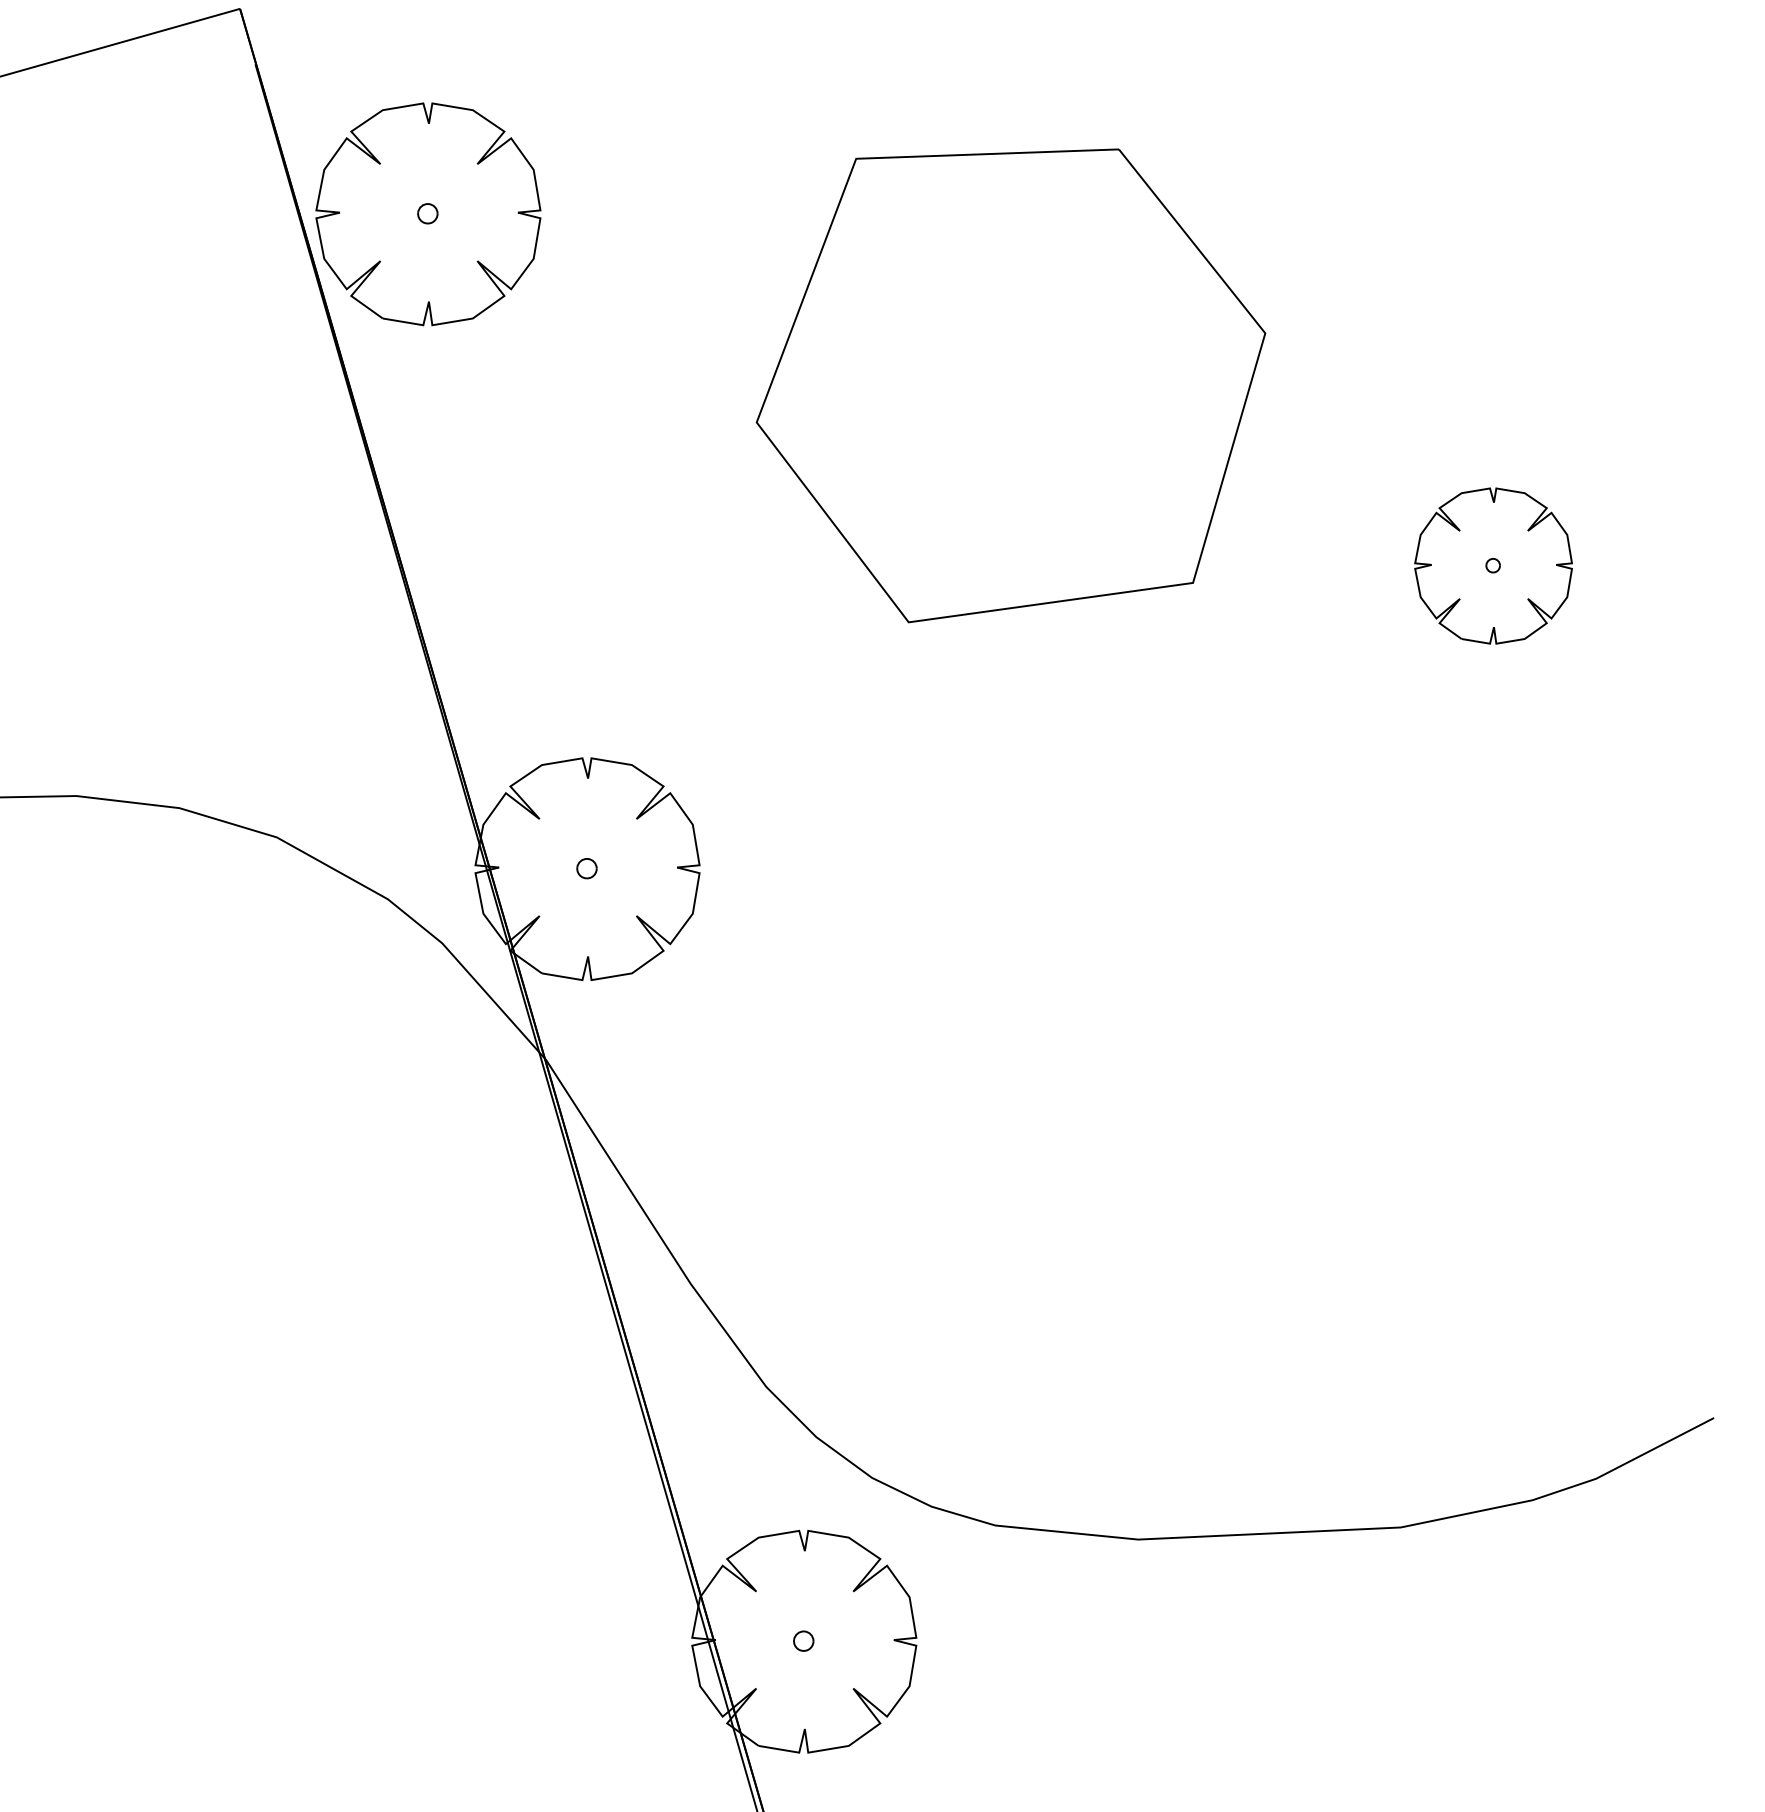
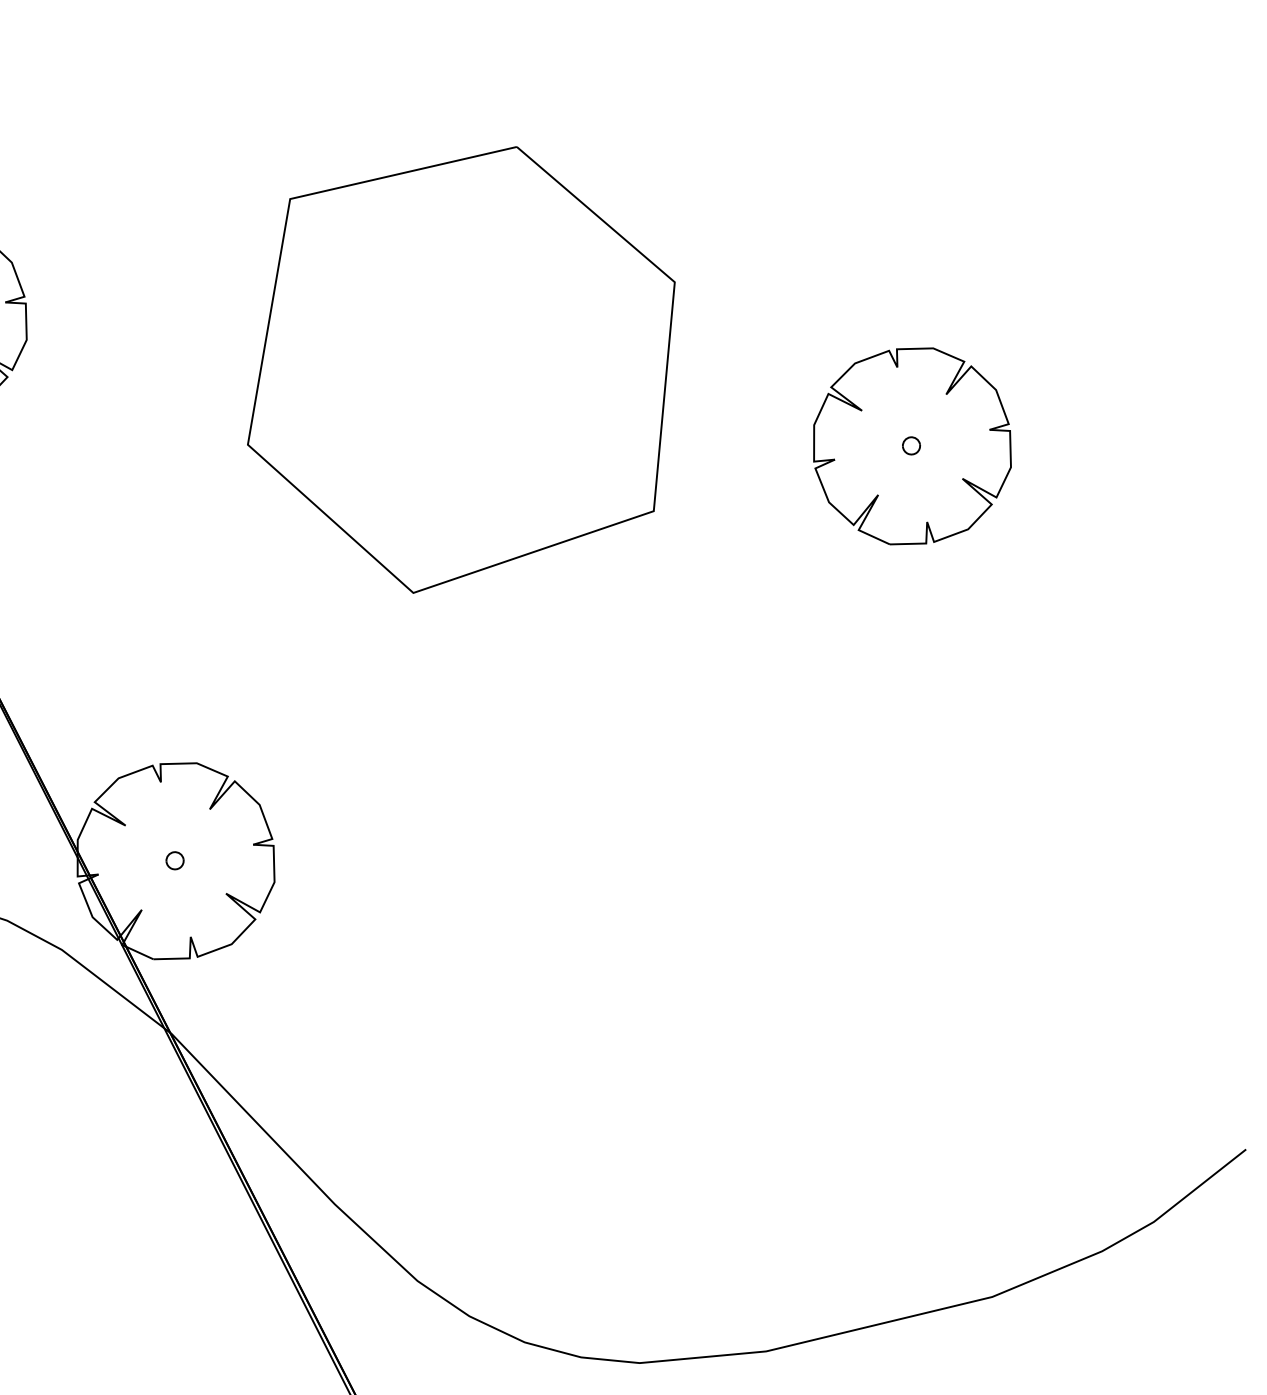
part: (1493, 565) -> (911, 445), size x1.43

